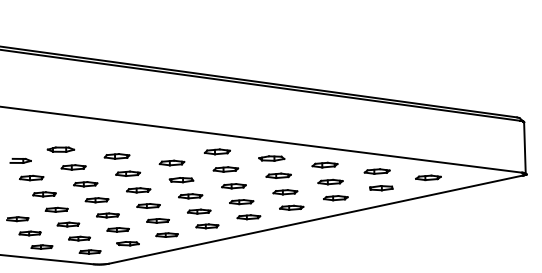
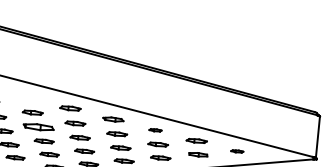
part: (324, 164) -> (155, 129), size x0.6
part: (428, 177) -> (237, 151), size x0.6
part: (181, 180) -> (38, 127), size x1.6

